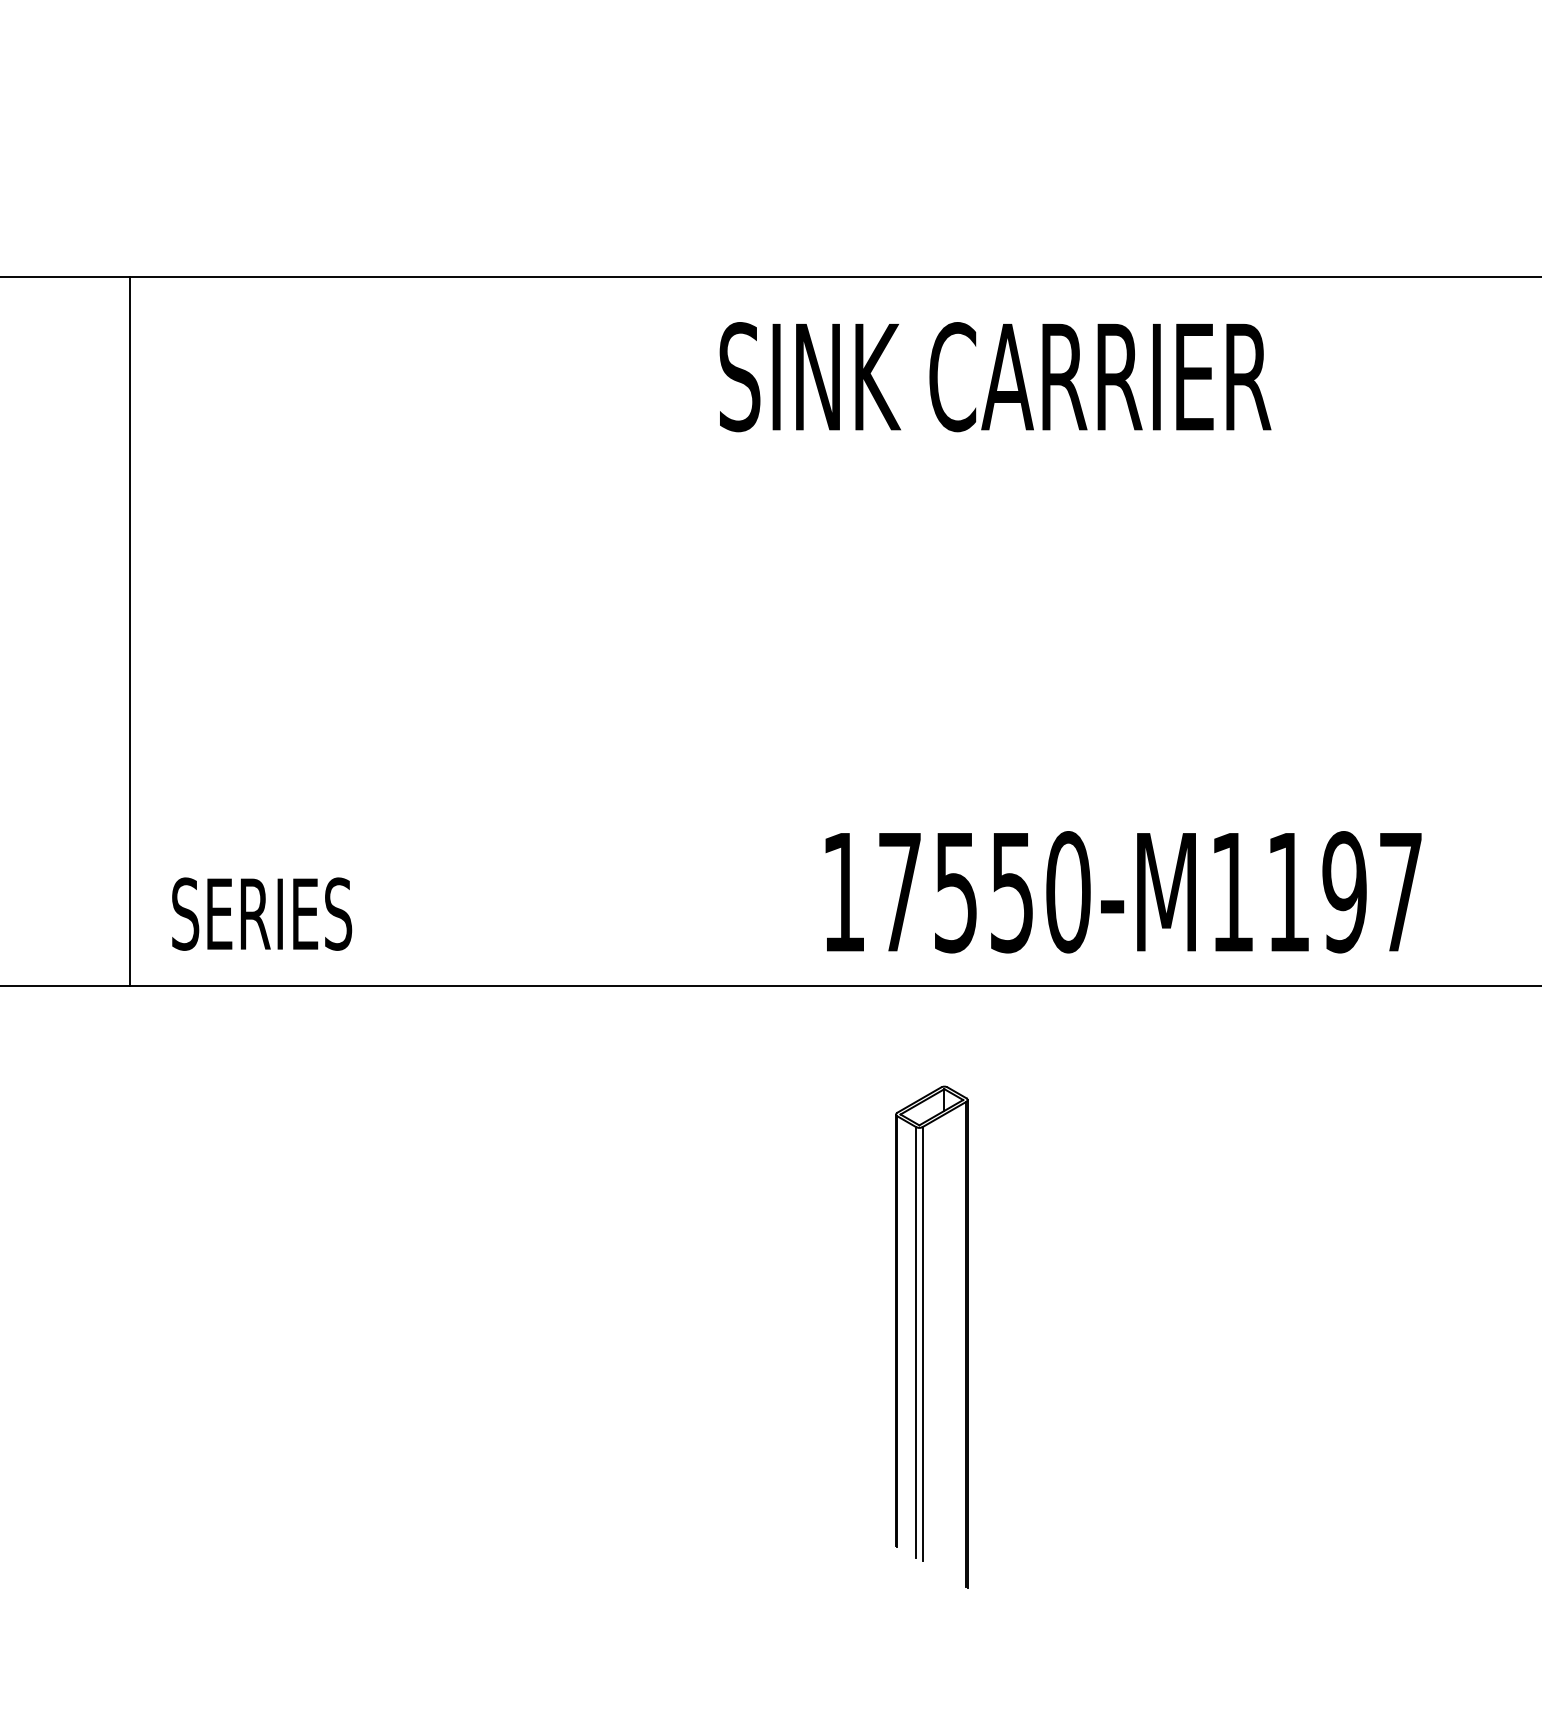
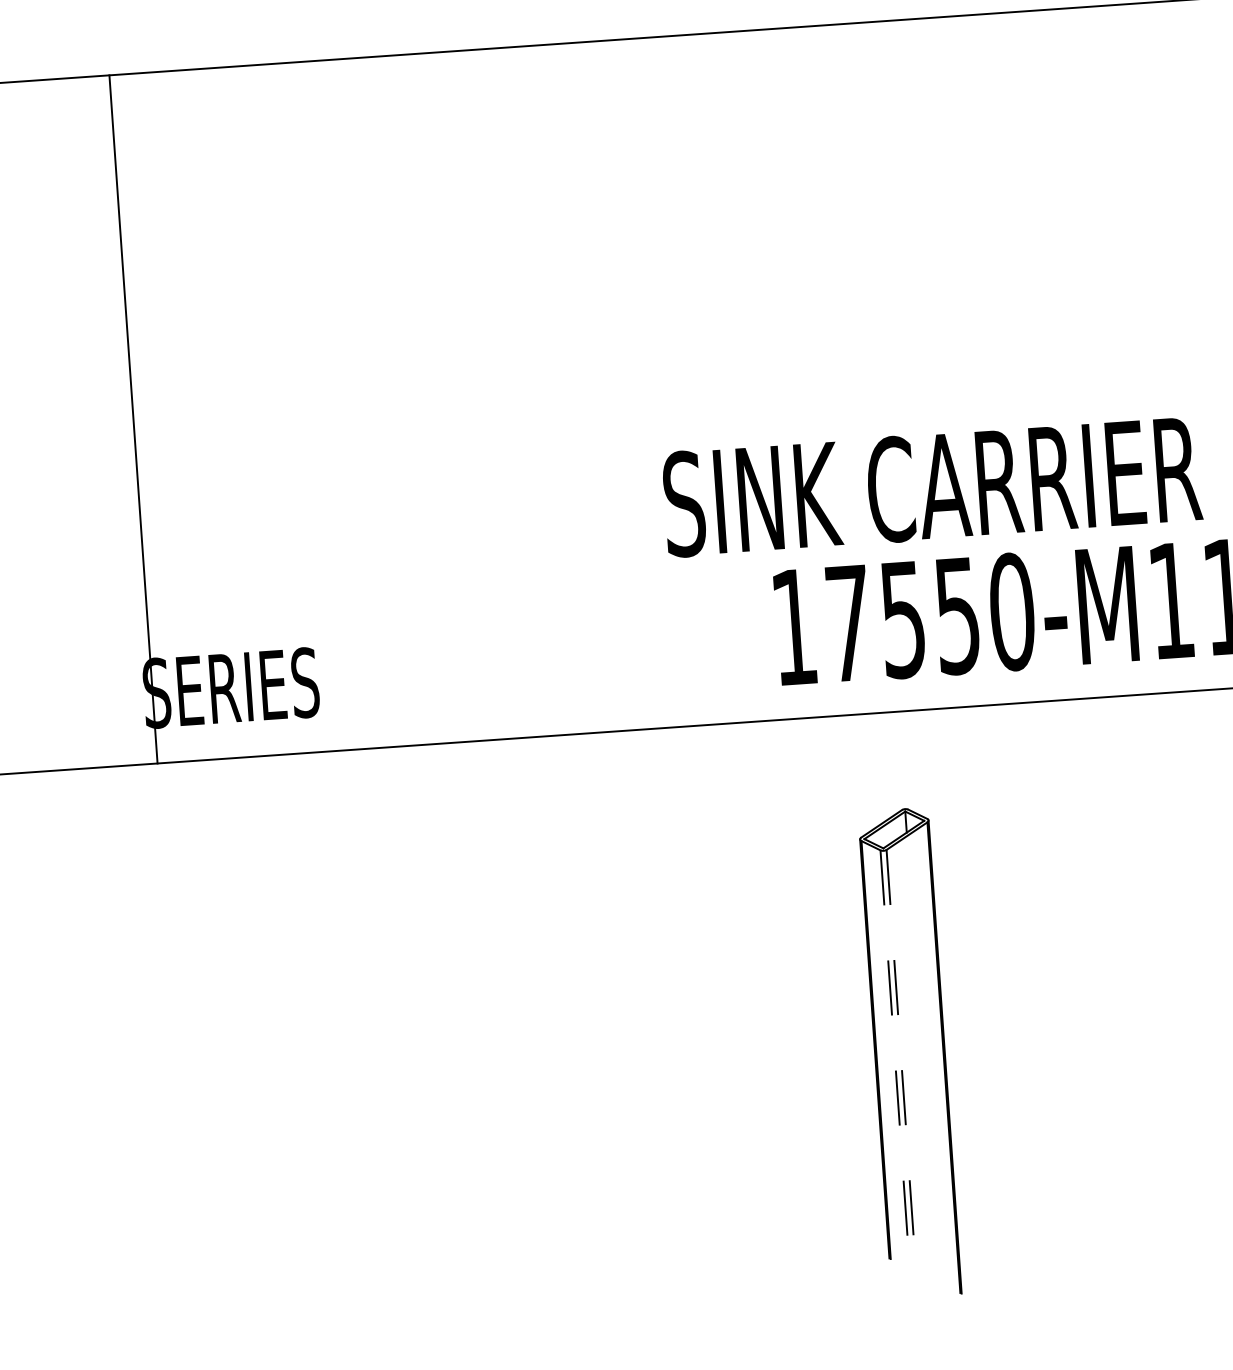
text: (995, 377) -> (932, 487), moved
line: (130, 631) -> (133, 419), moved
line: (916, 1342) -> (895, 1059), solid -> dashed
line: (922, 1344) -> (901, 1060), solid -> dashed

